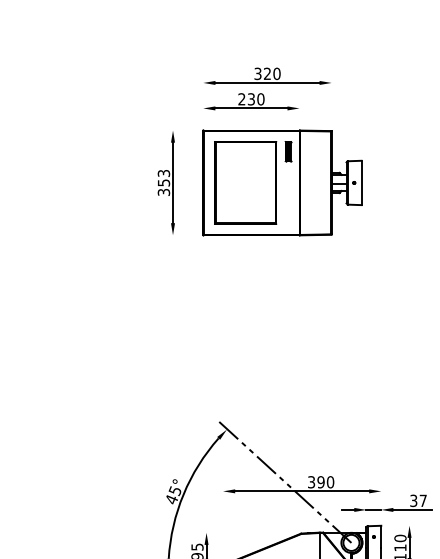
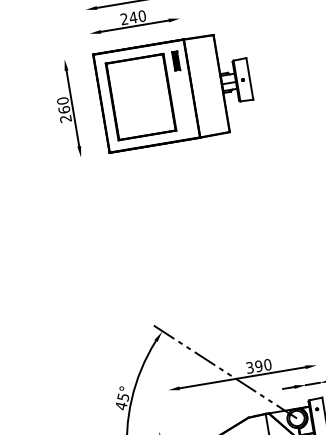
text: (251, 99) -> (133, 17), 230 -> 240
text: (163, 182) -> (63, 109), 353 -> 260

